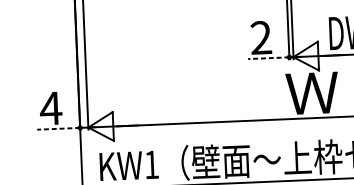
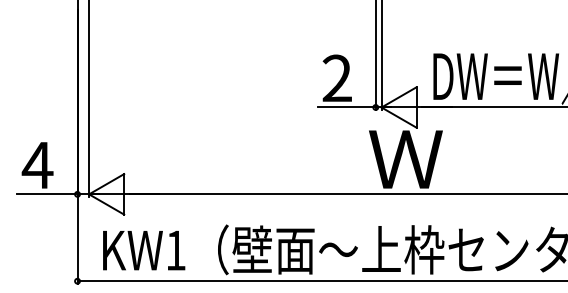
line: (268, 58) -> (346, 107), dashed -> solid
line: (58, 128) -> (46, 194), dashed -> solid

